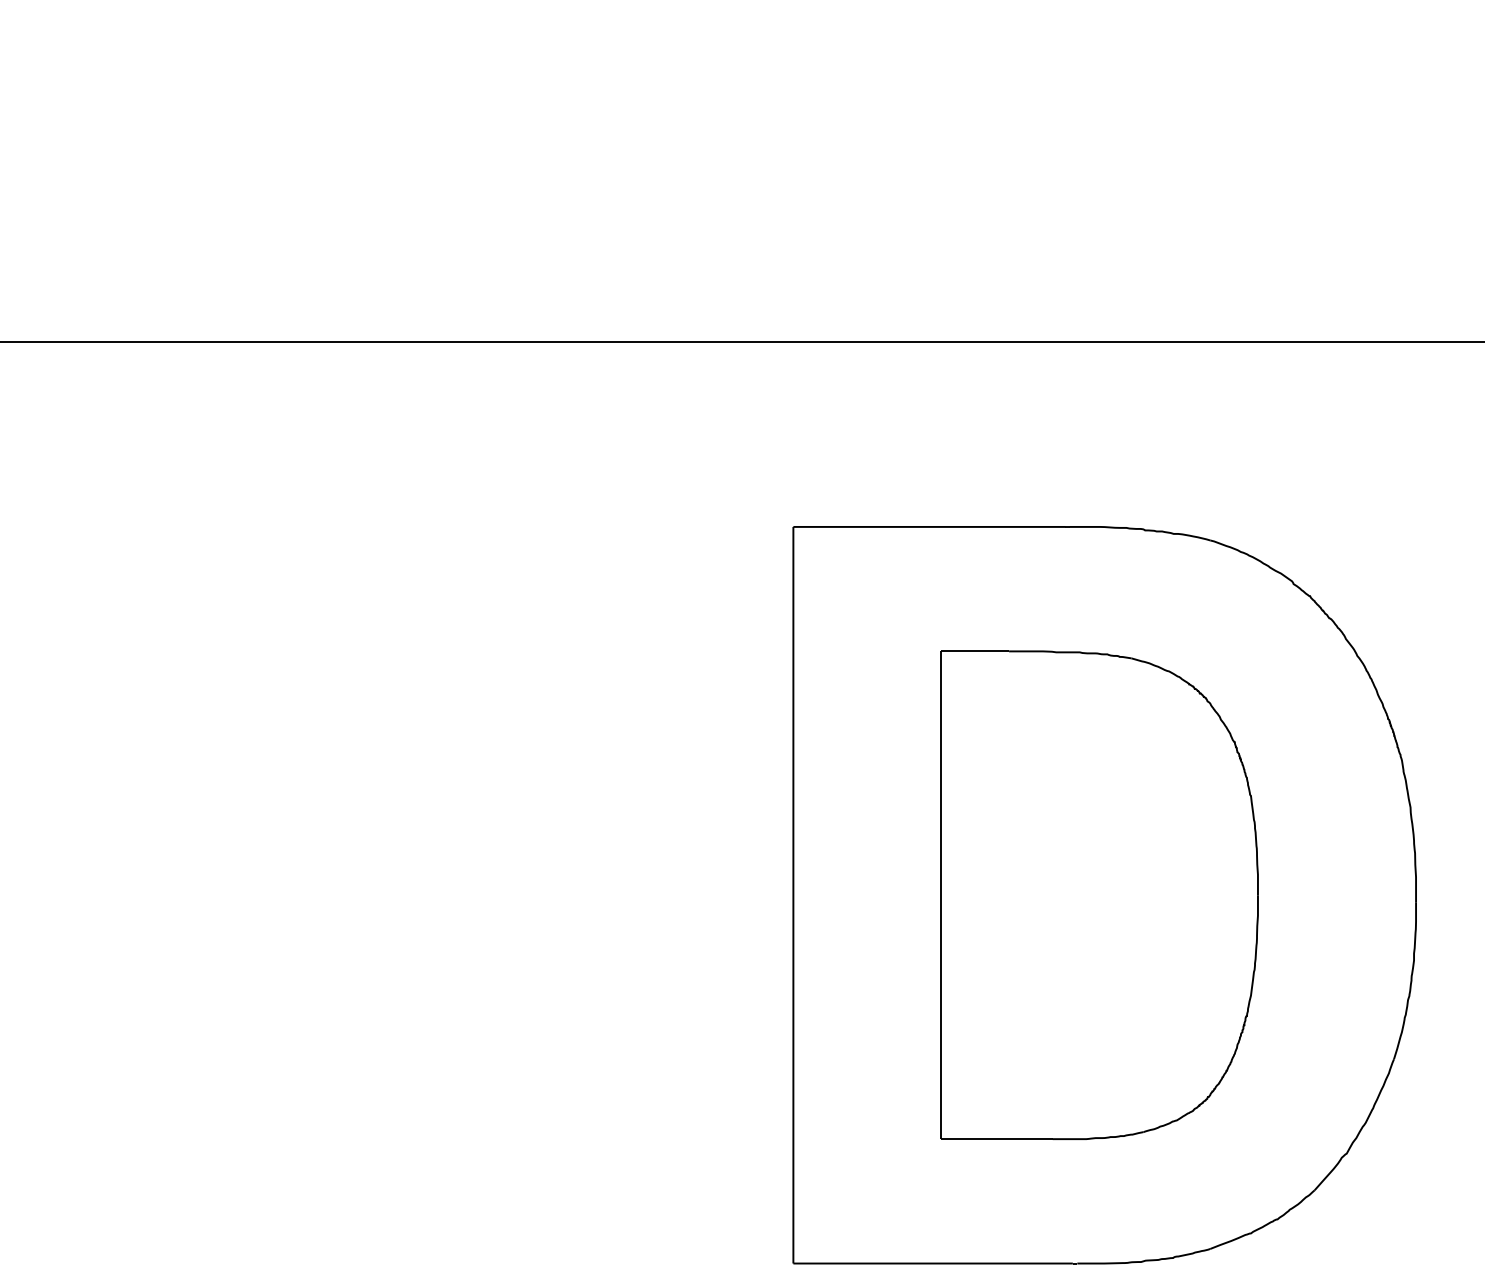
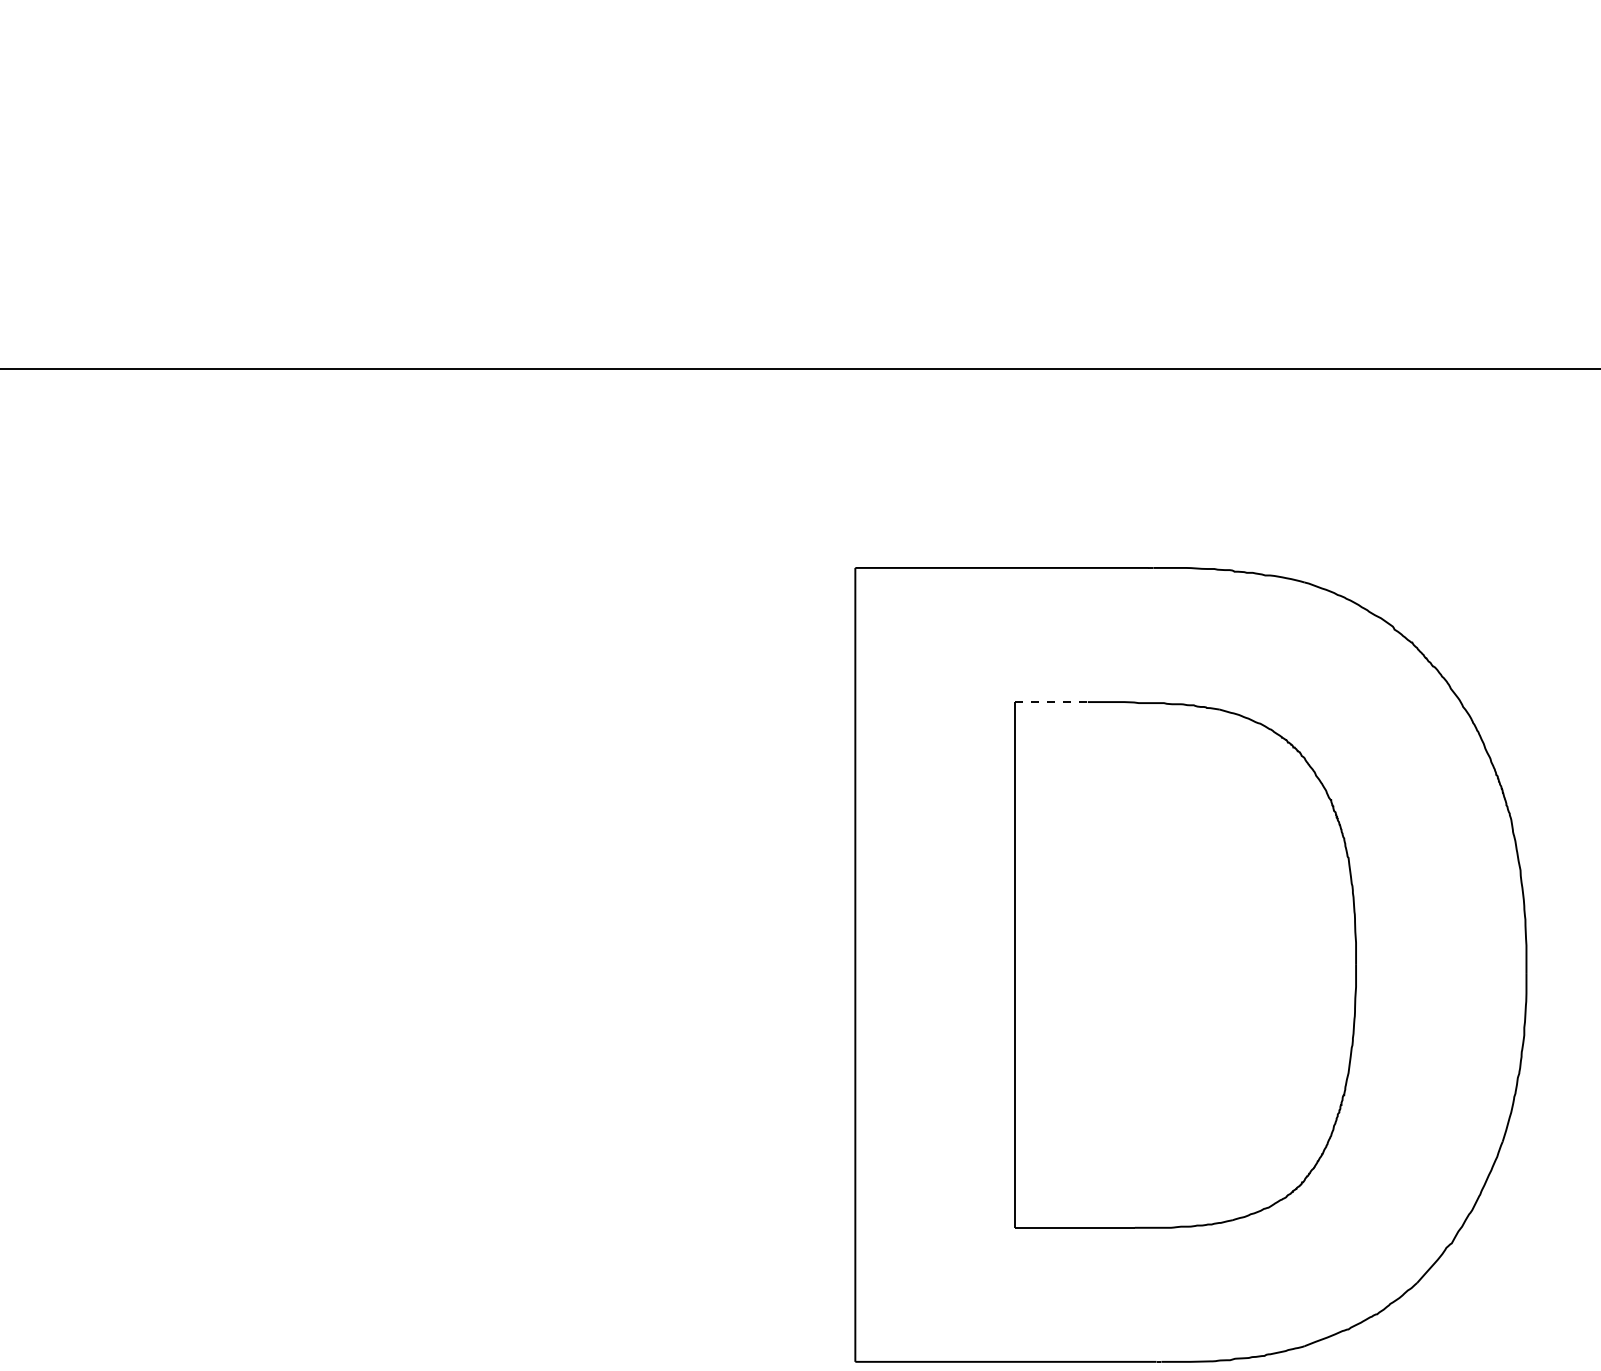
line: (975, 651) -> (1051, 702), solid -> dashed

